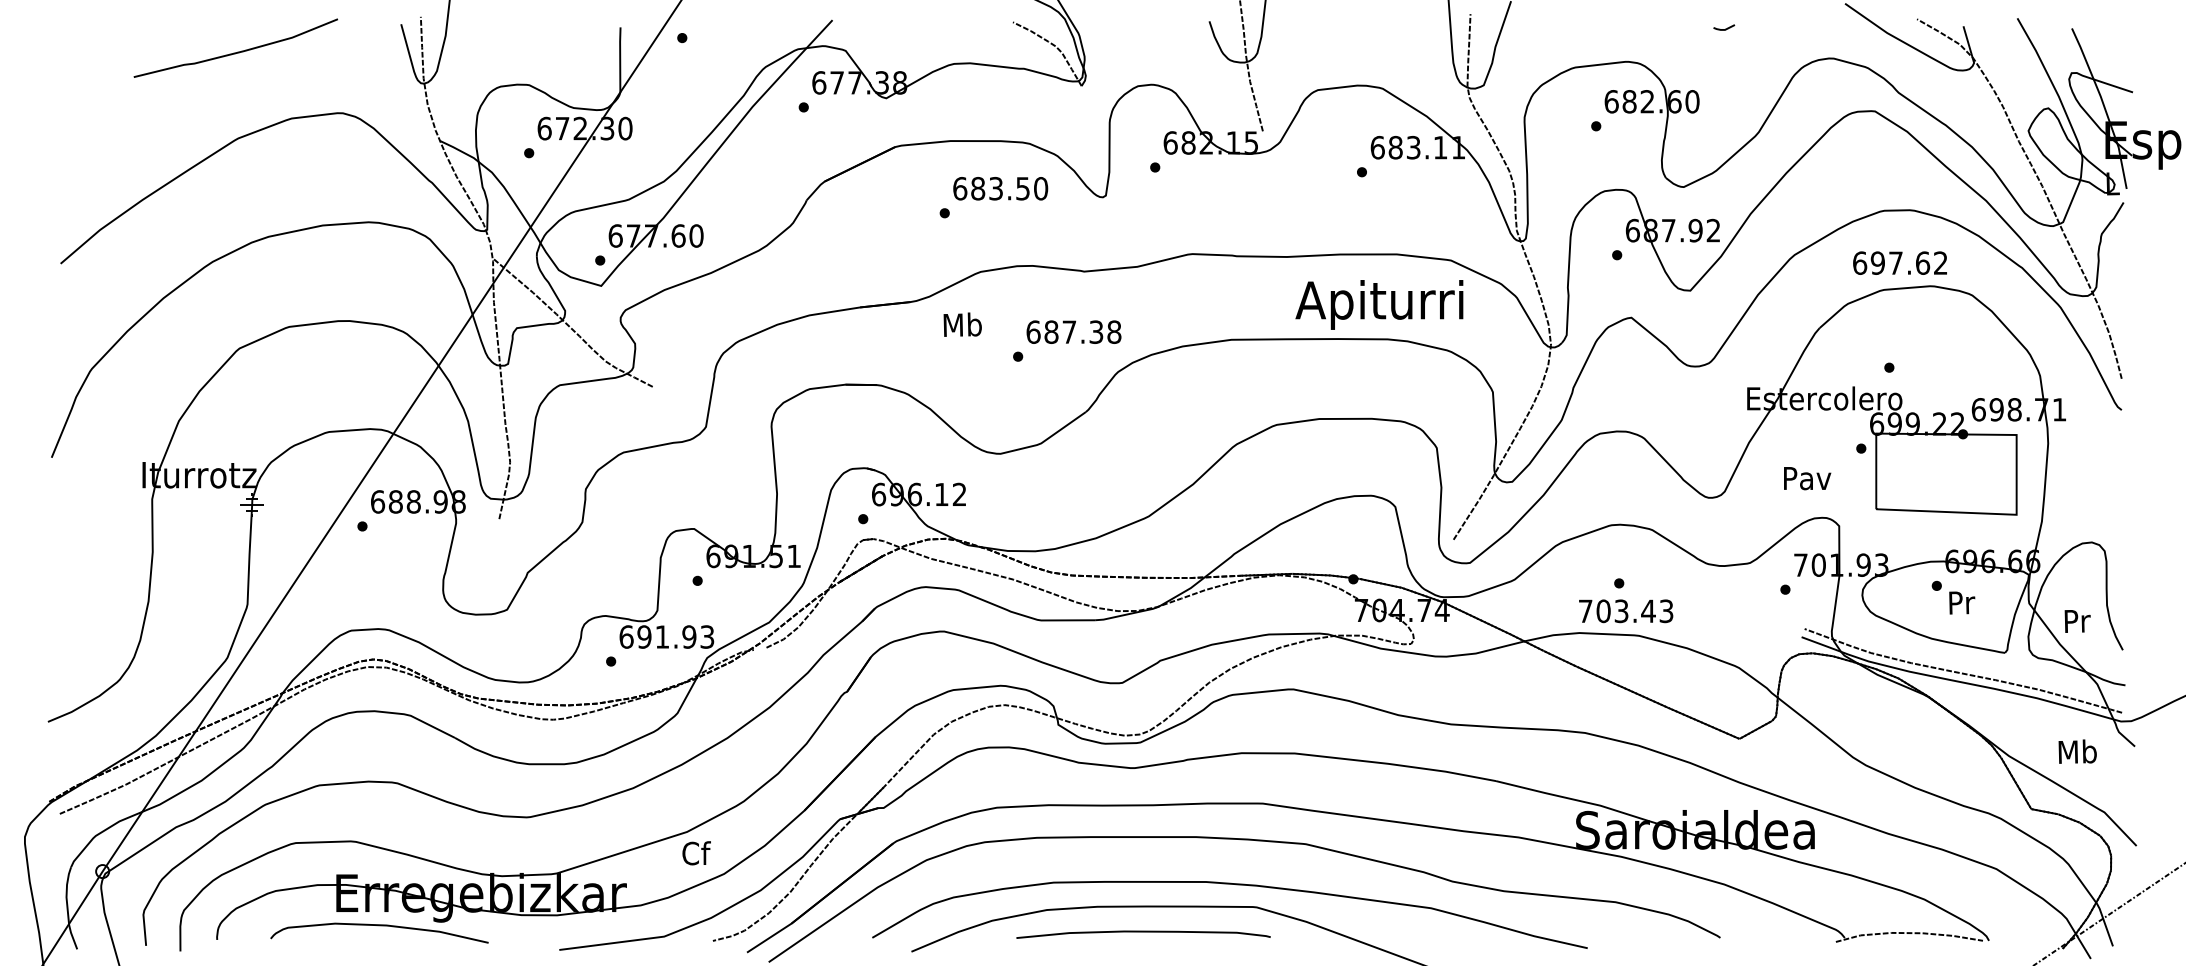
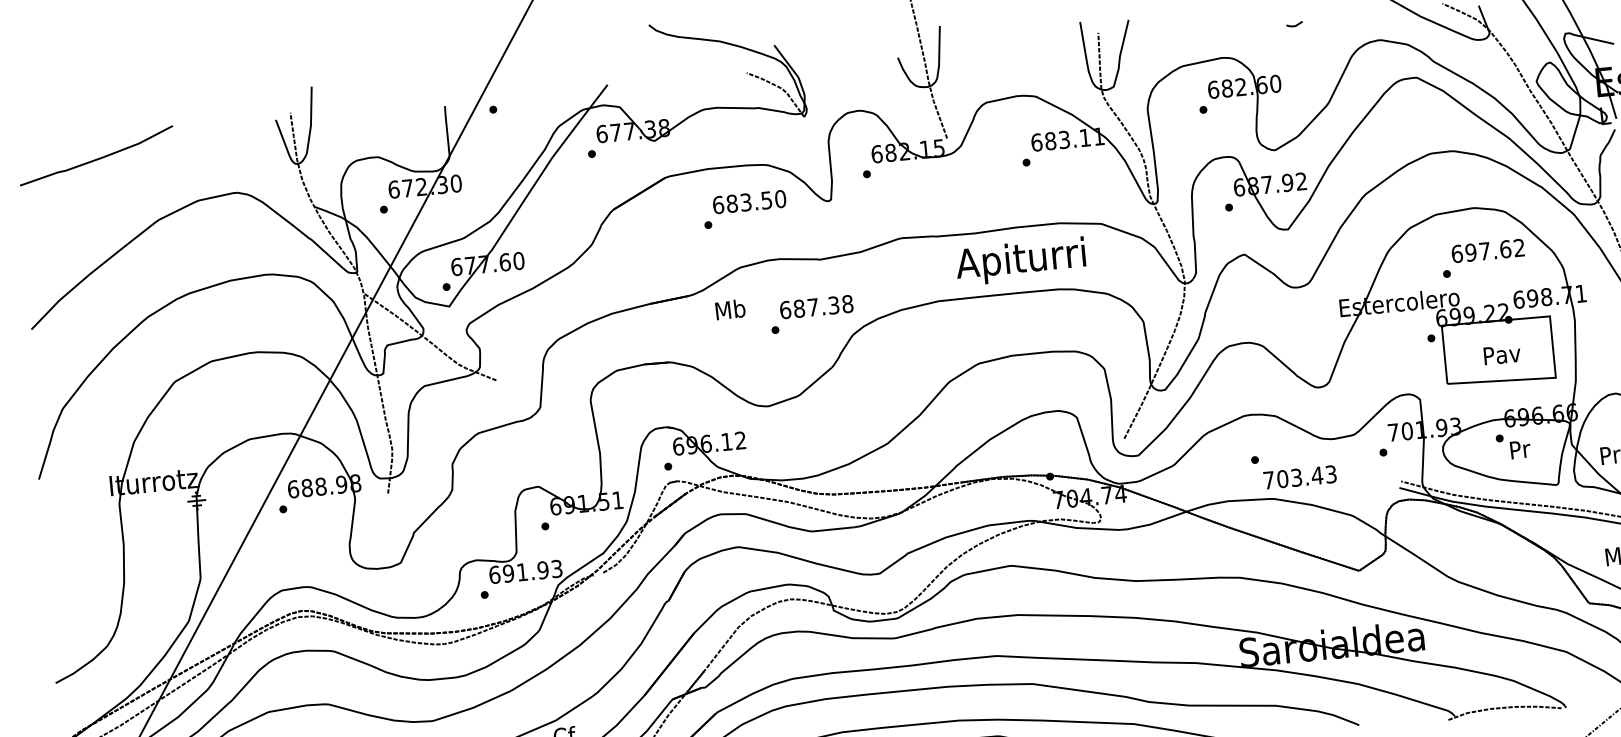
curve: (237, 51) -> (97, 158), moved
text: (1899, 262) -> (1487, 250), moved
text: (1379, 304) -> (1020, 261), moved
text: (1807, 478) -> (1502, 354), moved
text: (1626, 611) -> (1300, 477), moved

